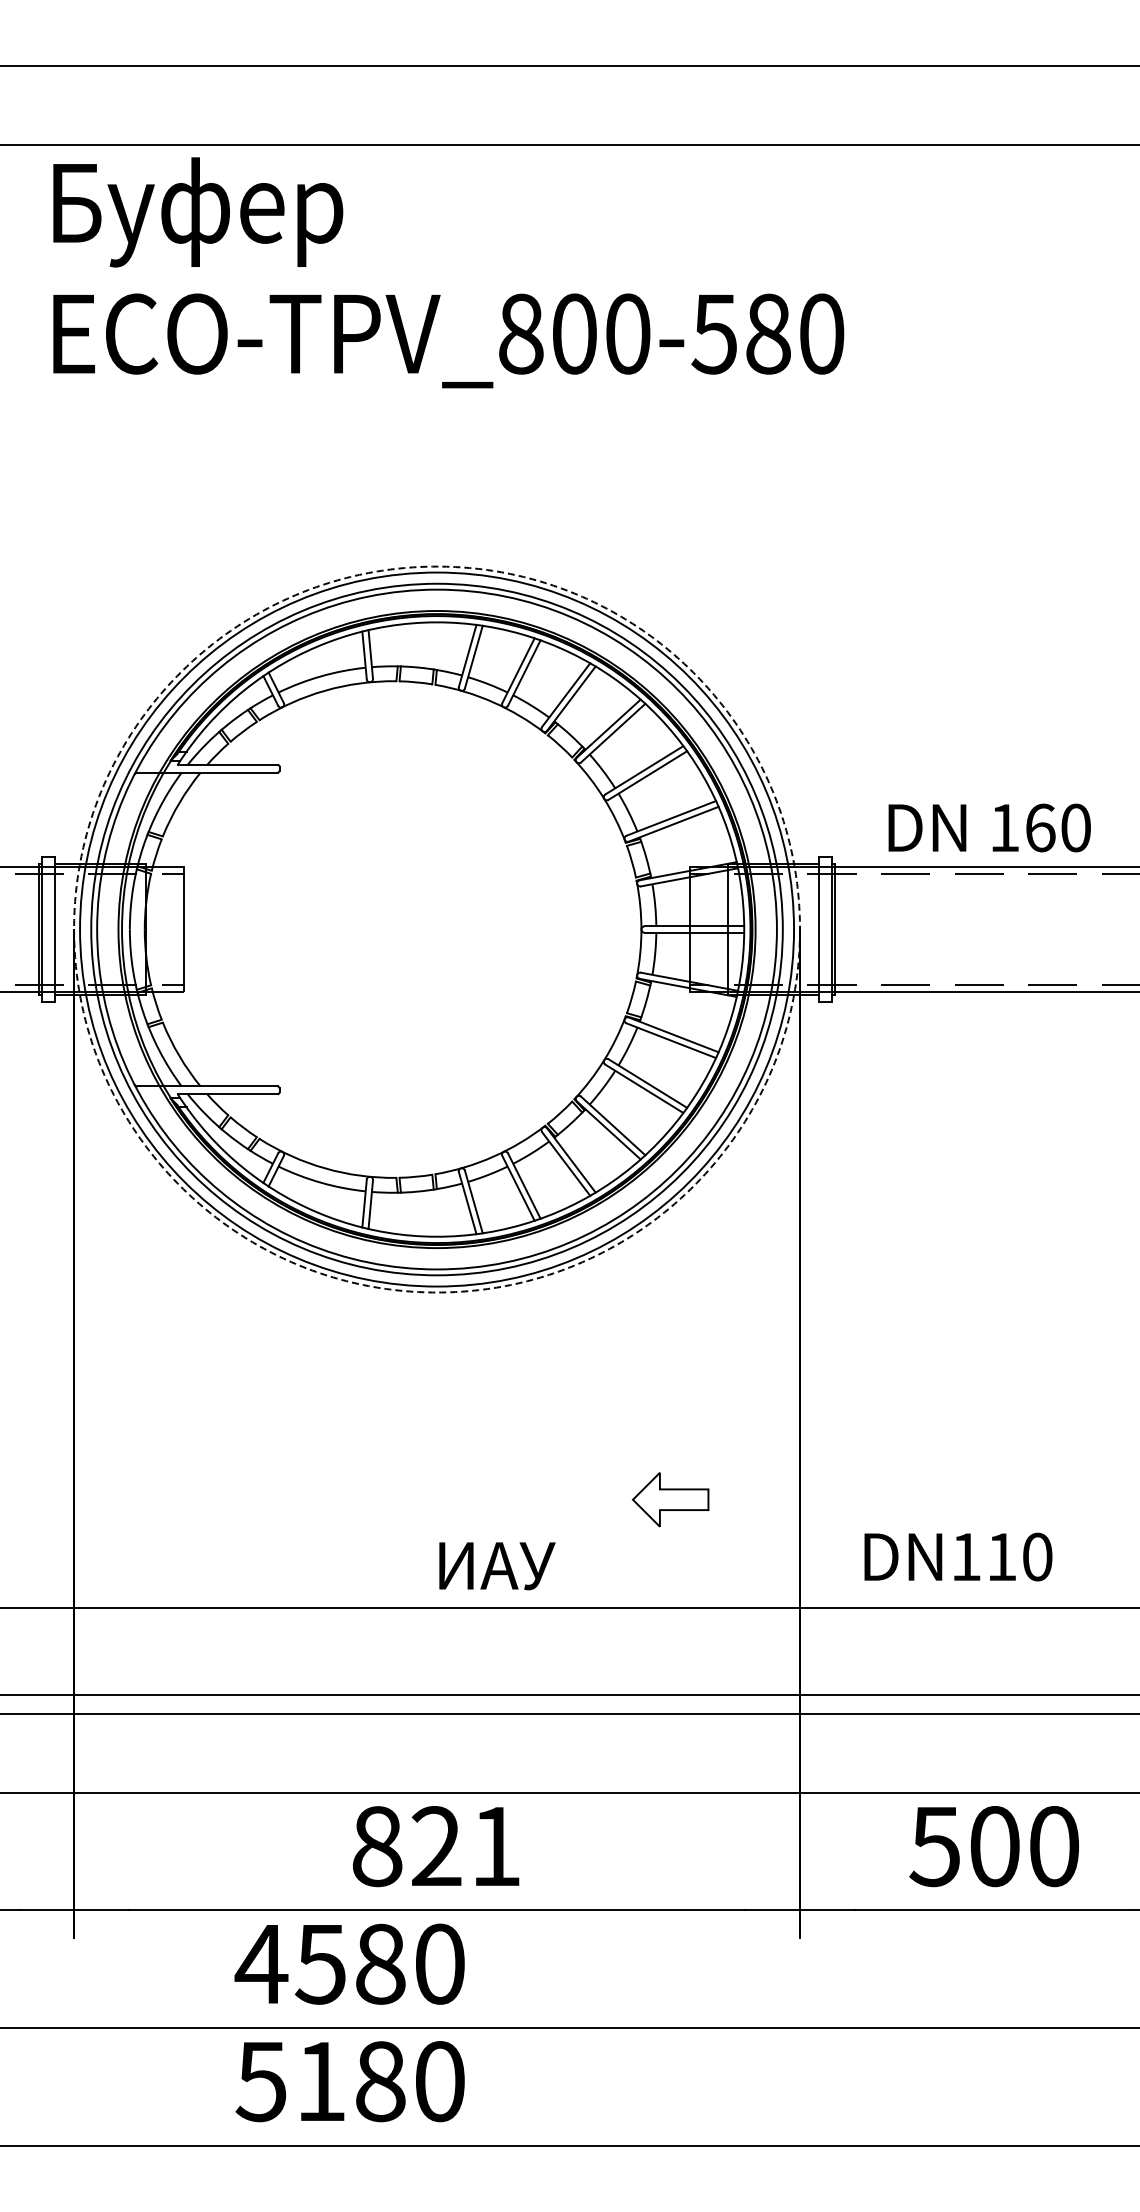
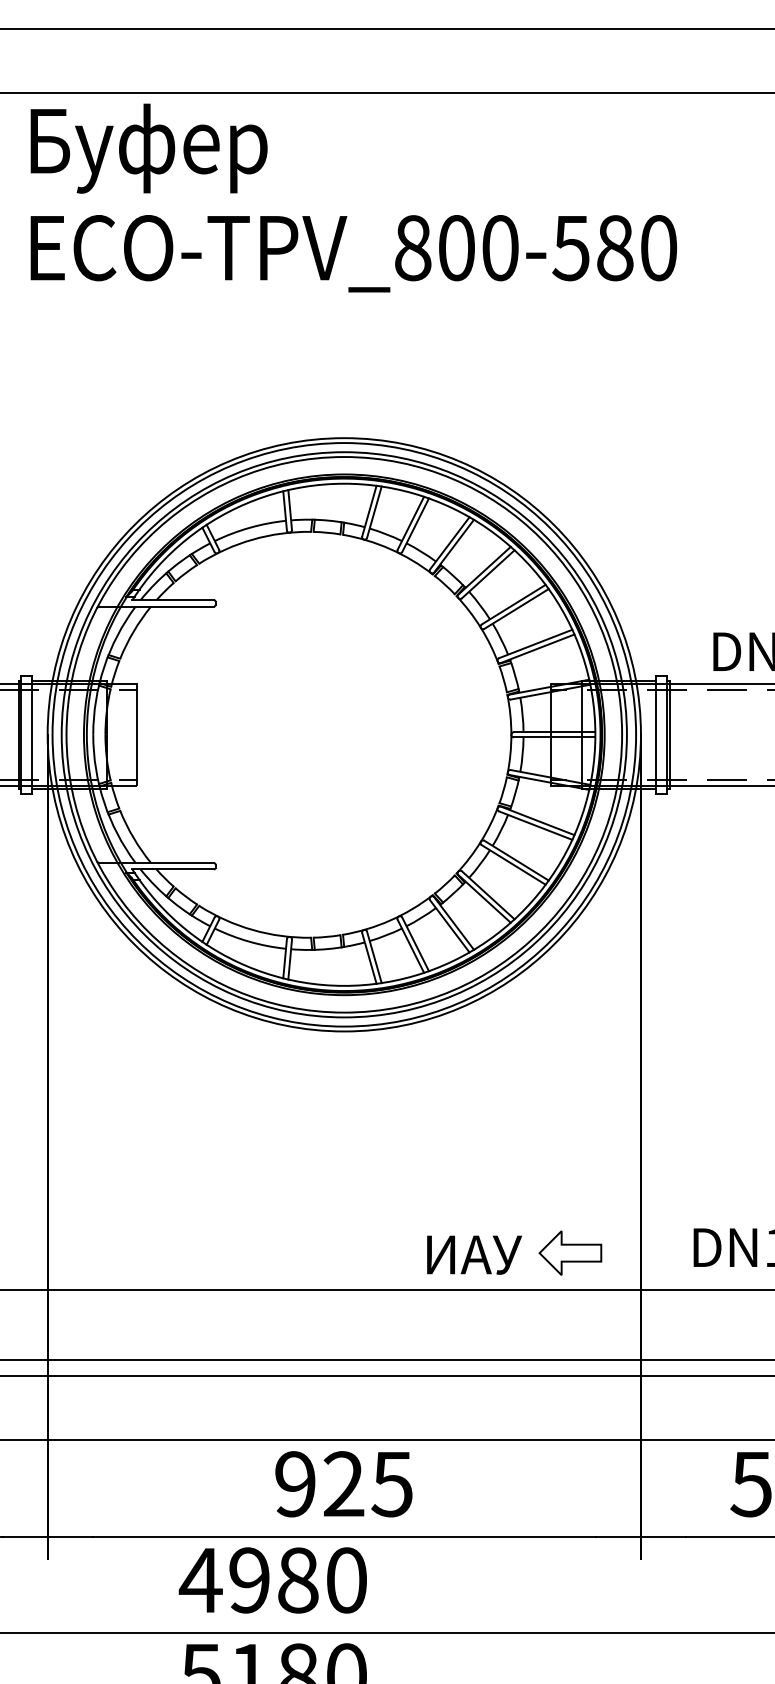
circle: (437, 929) -> (344, 734), dashed -> solid
part: (670, 1499) -> (570, 1252), moved
text: (497, 1566) -> (474, 1255), moved
text: (436, 1846) -> (343, 1484), 821 -> 925
text: (319, 1963) -> (248, 1579), 4580 -> 4980

